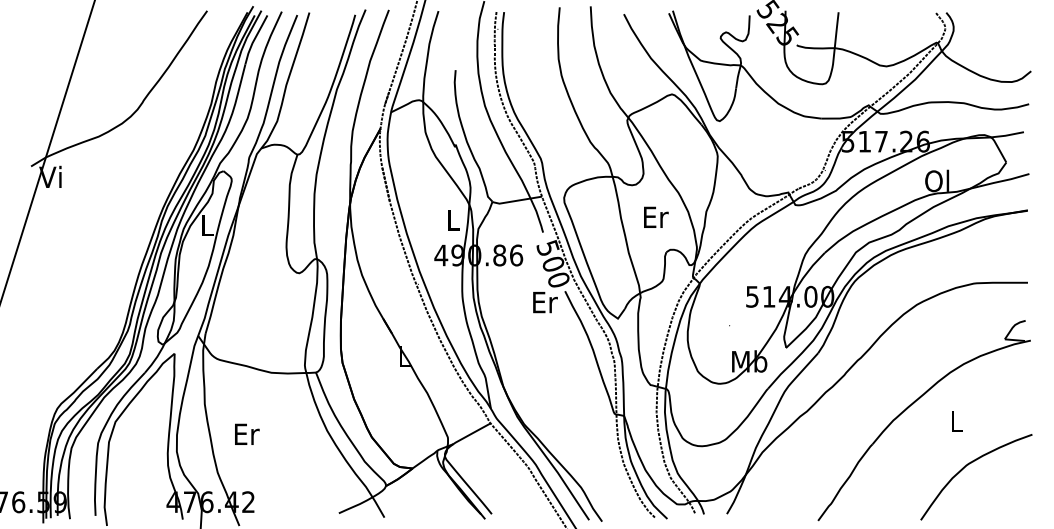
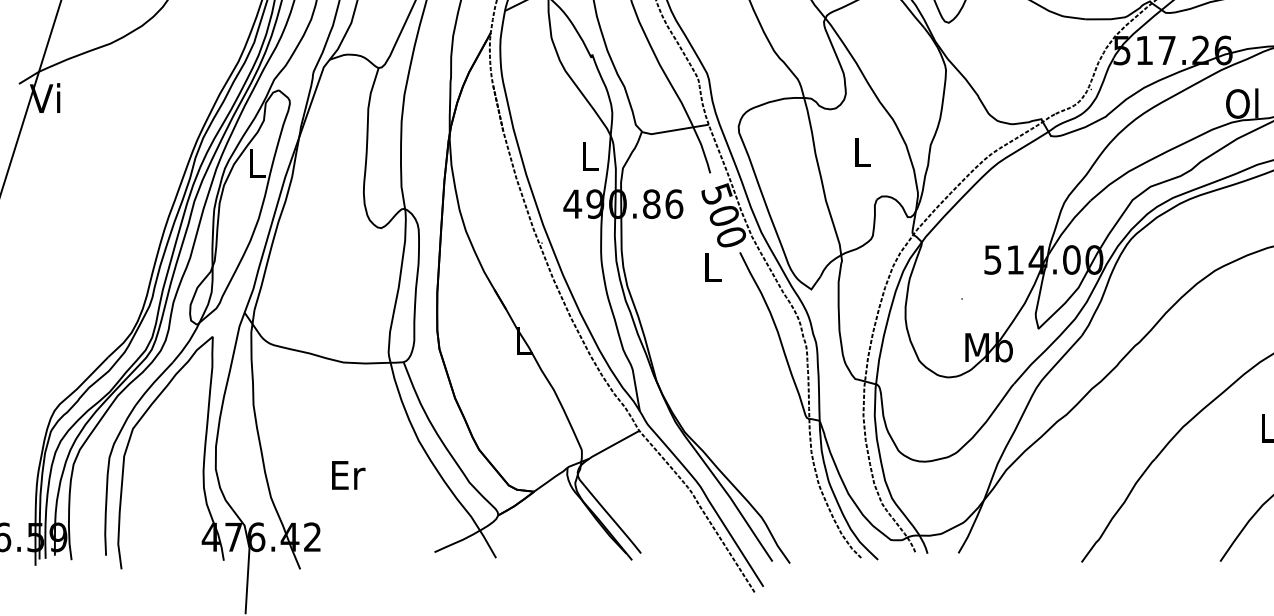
text: (656, 216) -> (863, 151), Er -> L
text: (545, 302) -> (713, 267), Er -> L
text: (247, 433) -> (348, 474), moved

